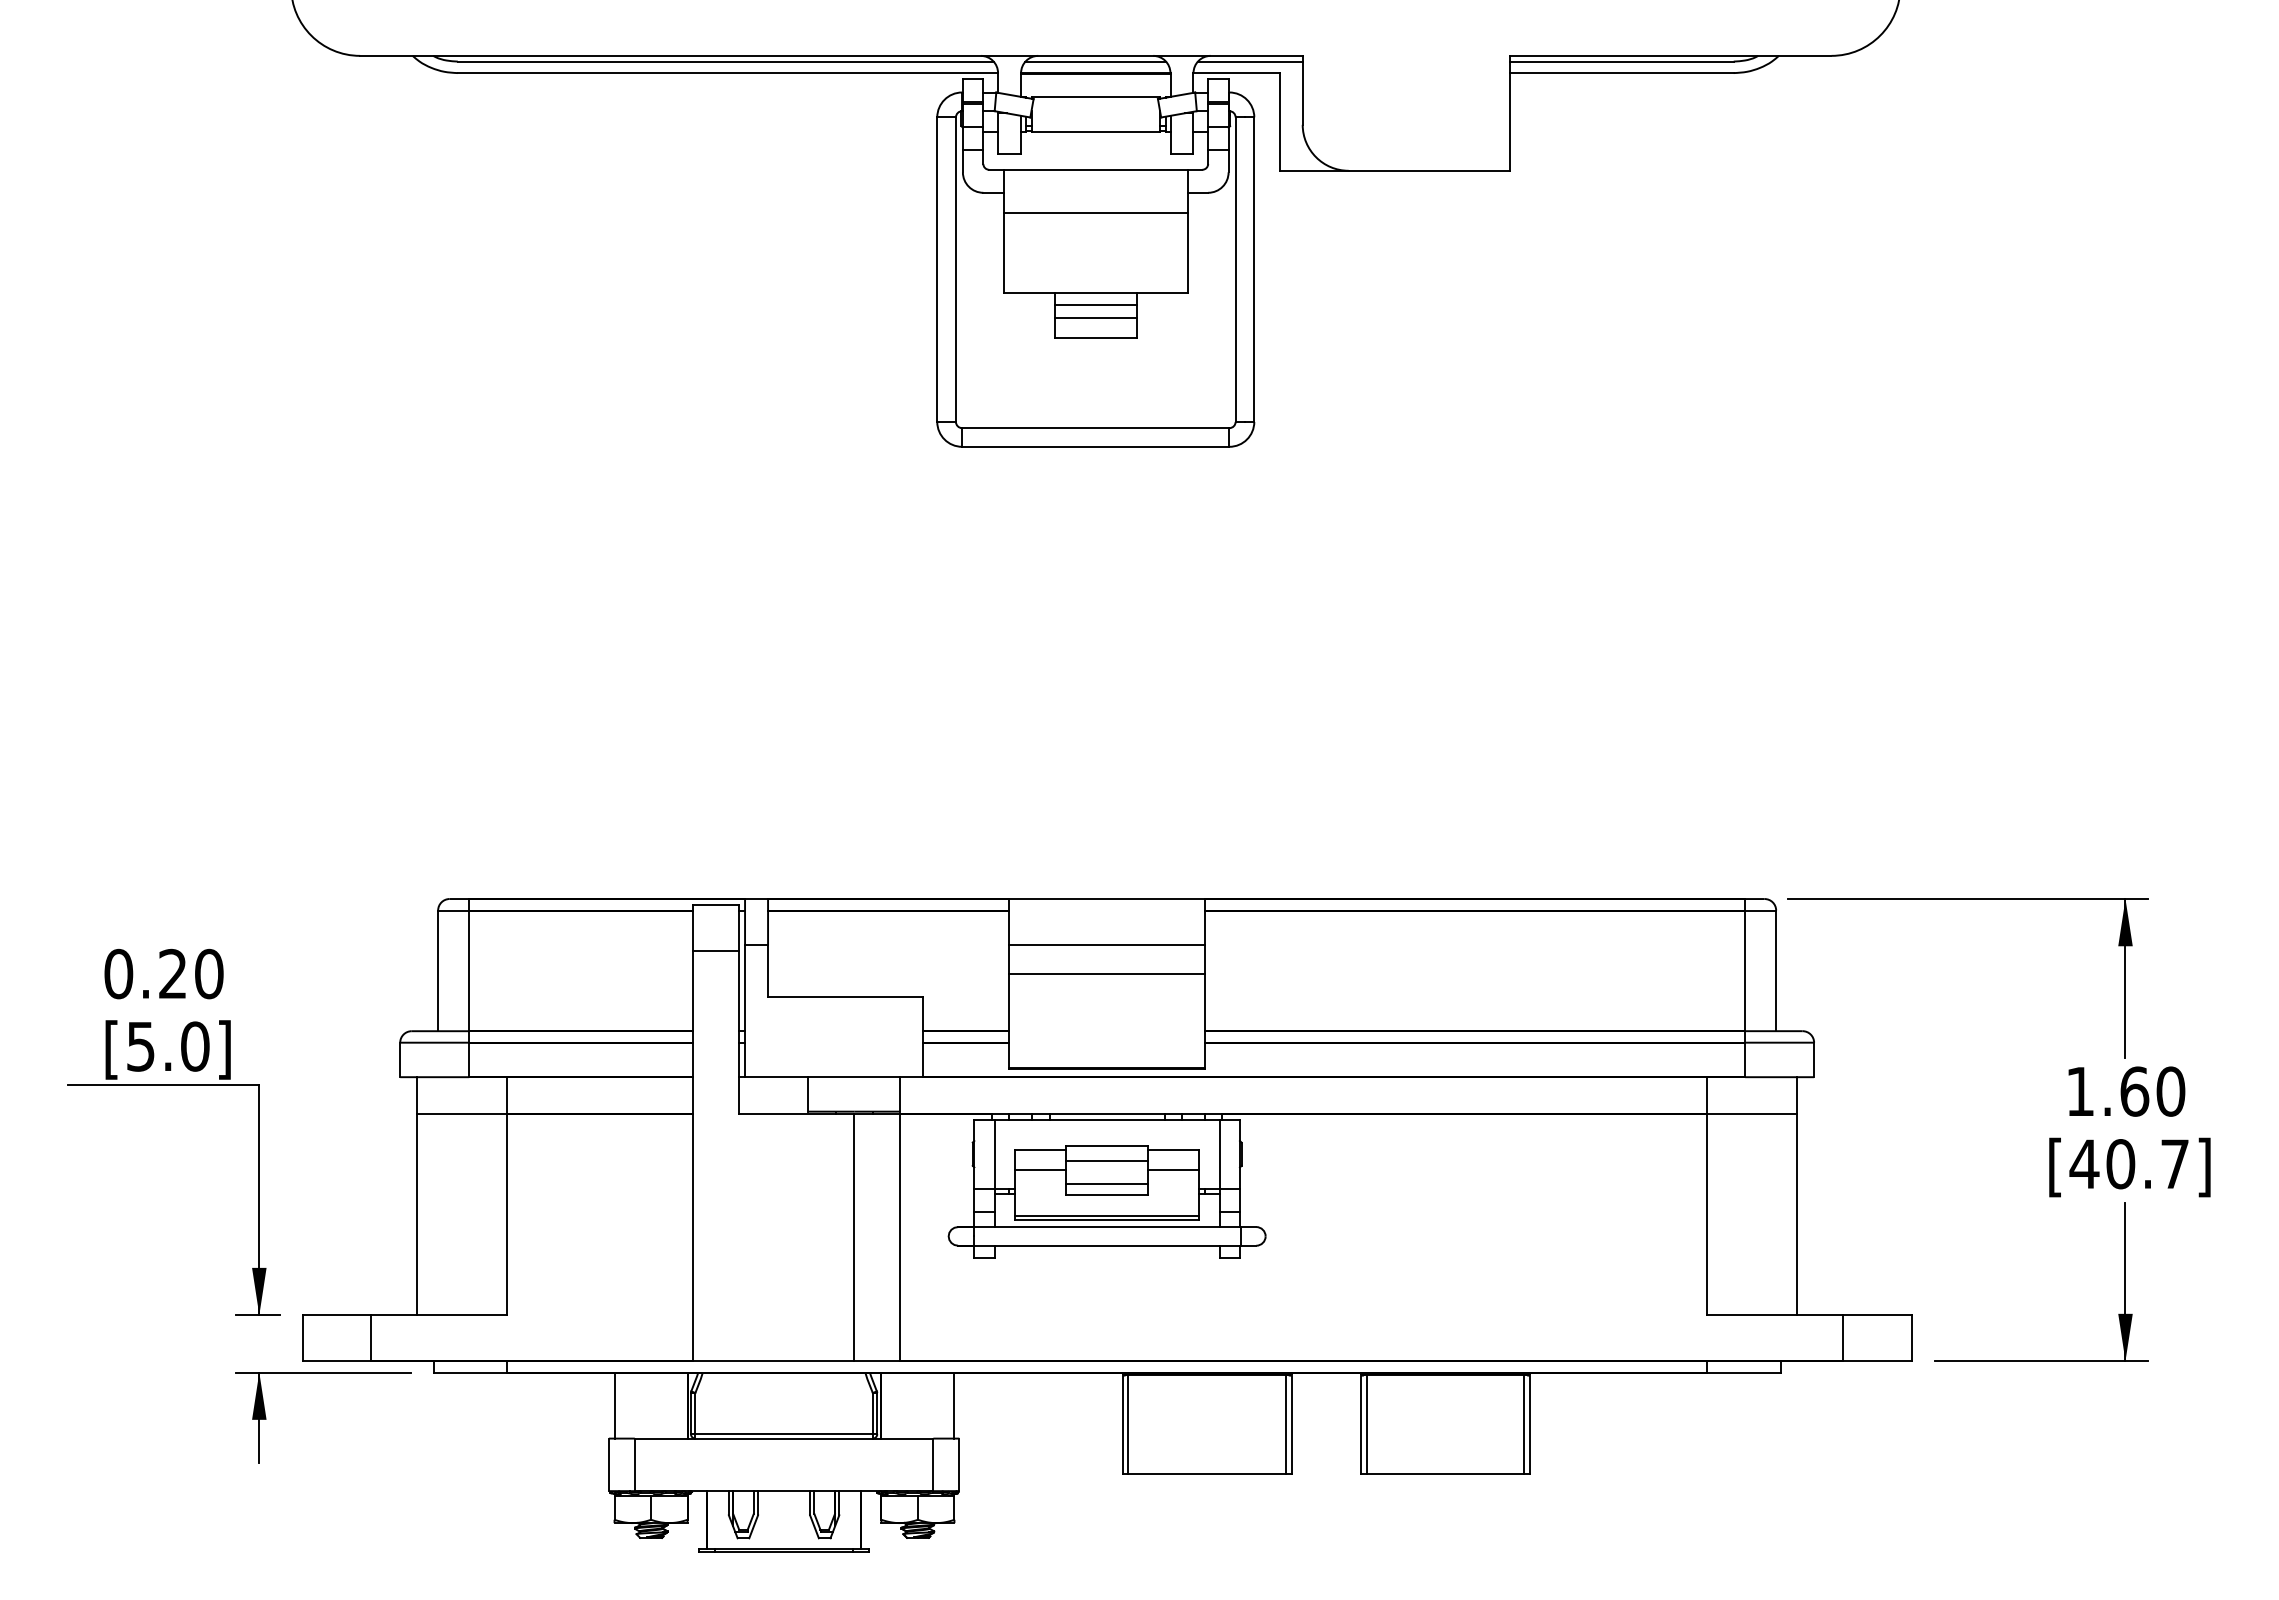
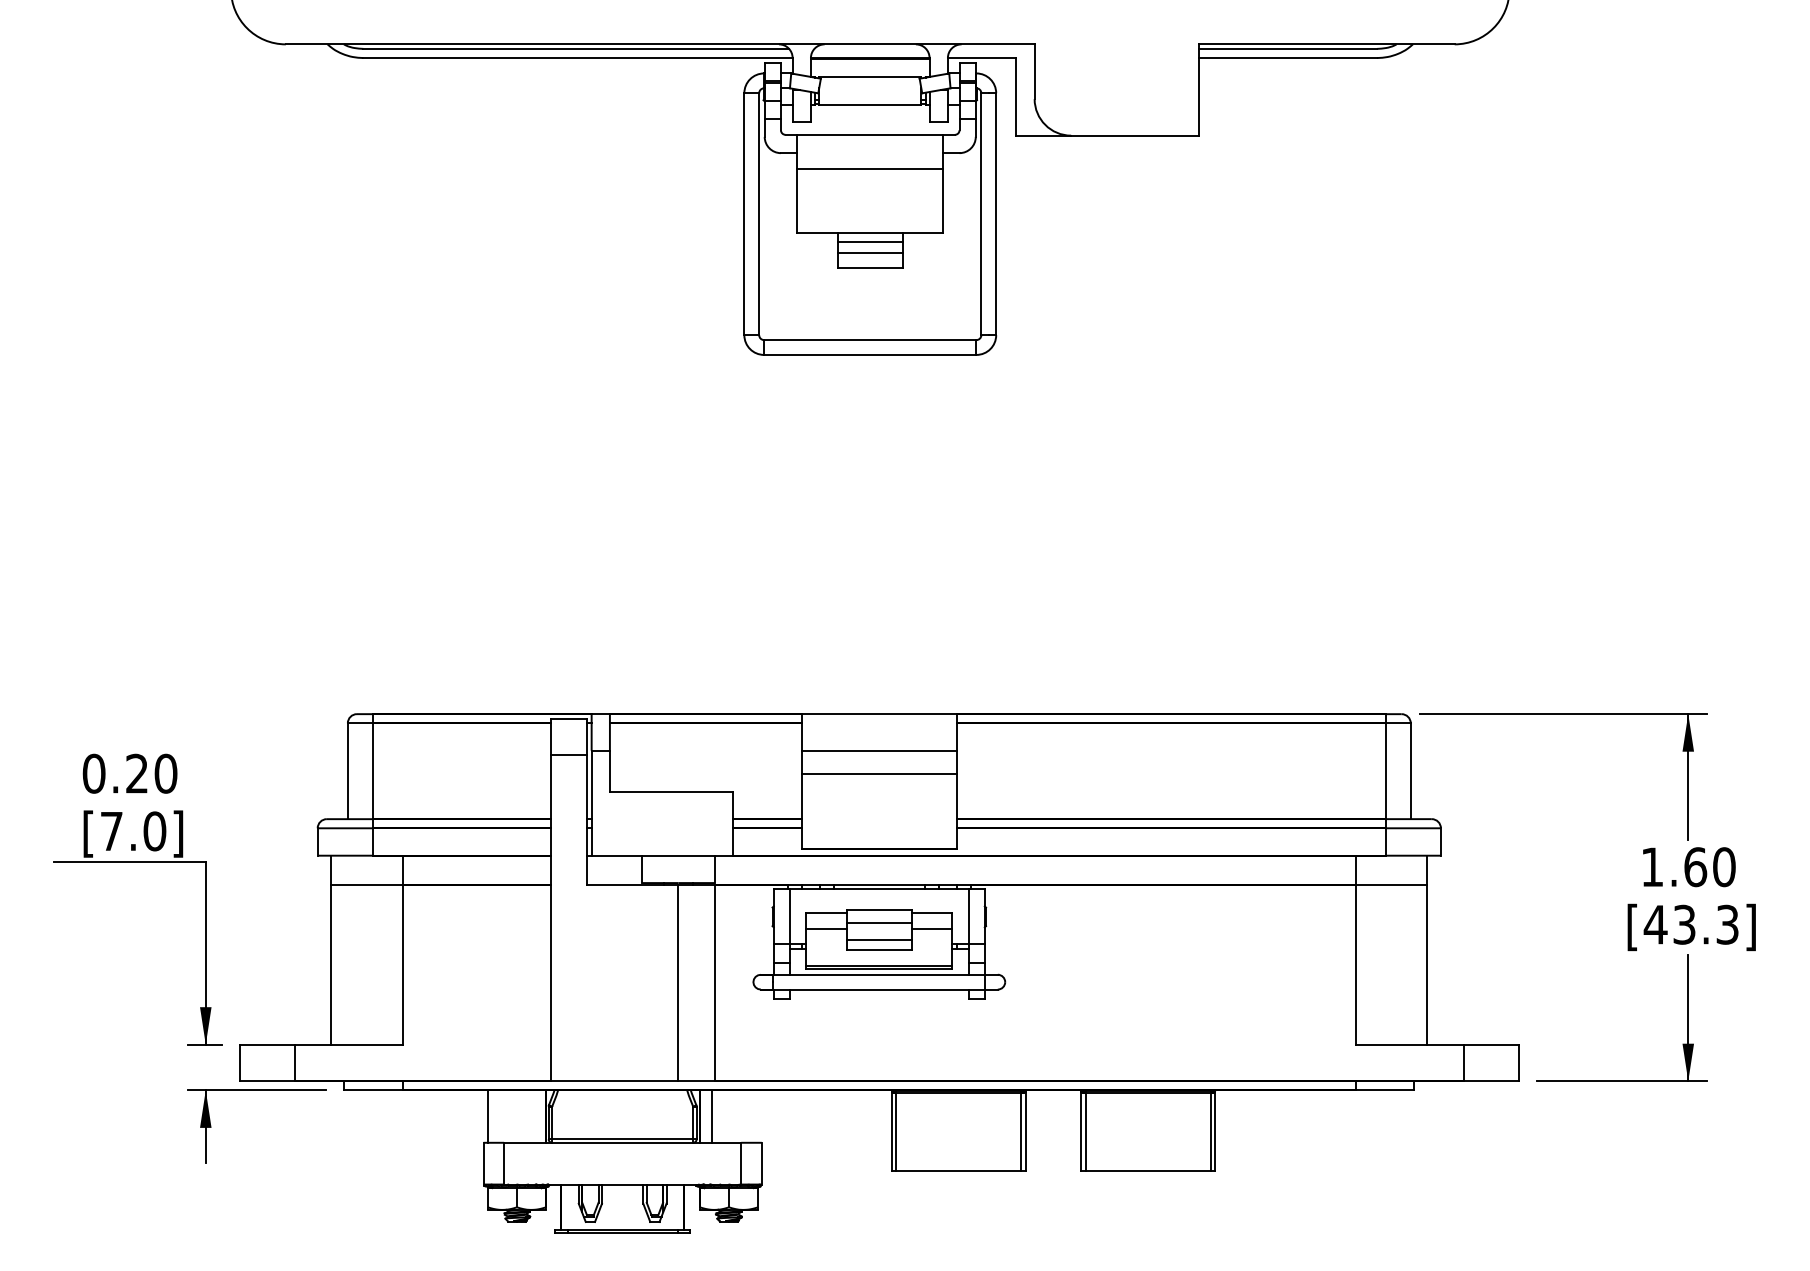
line: (1095, 61) -> (870, 48), removed
line: (1249, 61) -> (992, 48), removed
text: (140, 1046) -> (111, 831), [5.0] -> [7.0]
text: (2147, 1164) -> (1705, 925), [40.7] -> [43.3]
line: (954, 1405) -> (711, 1116), moved

